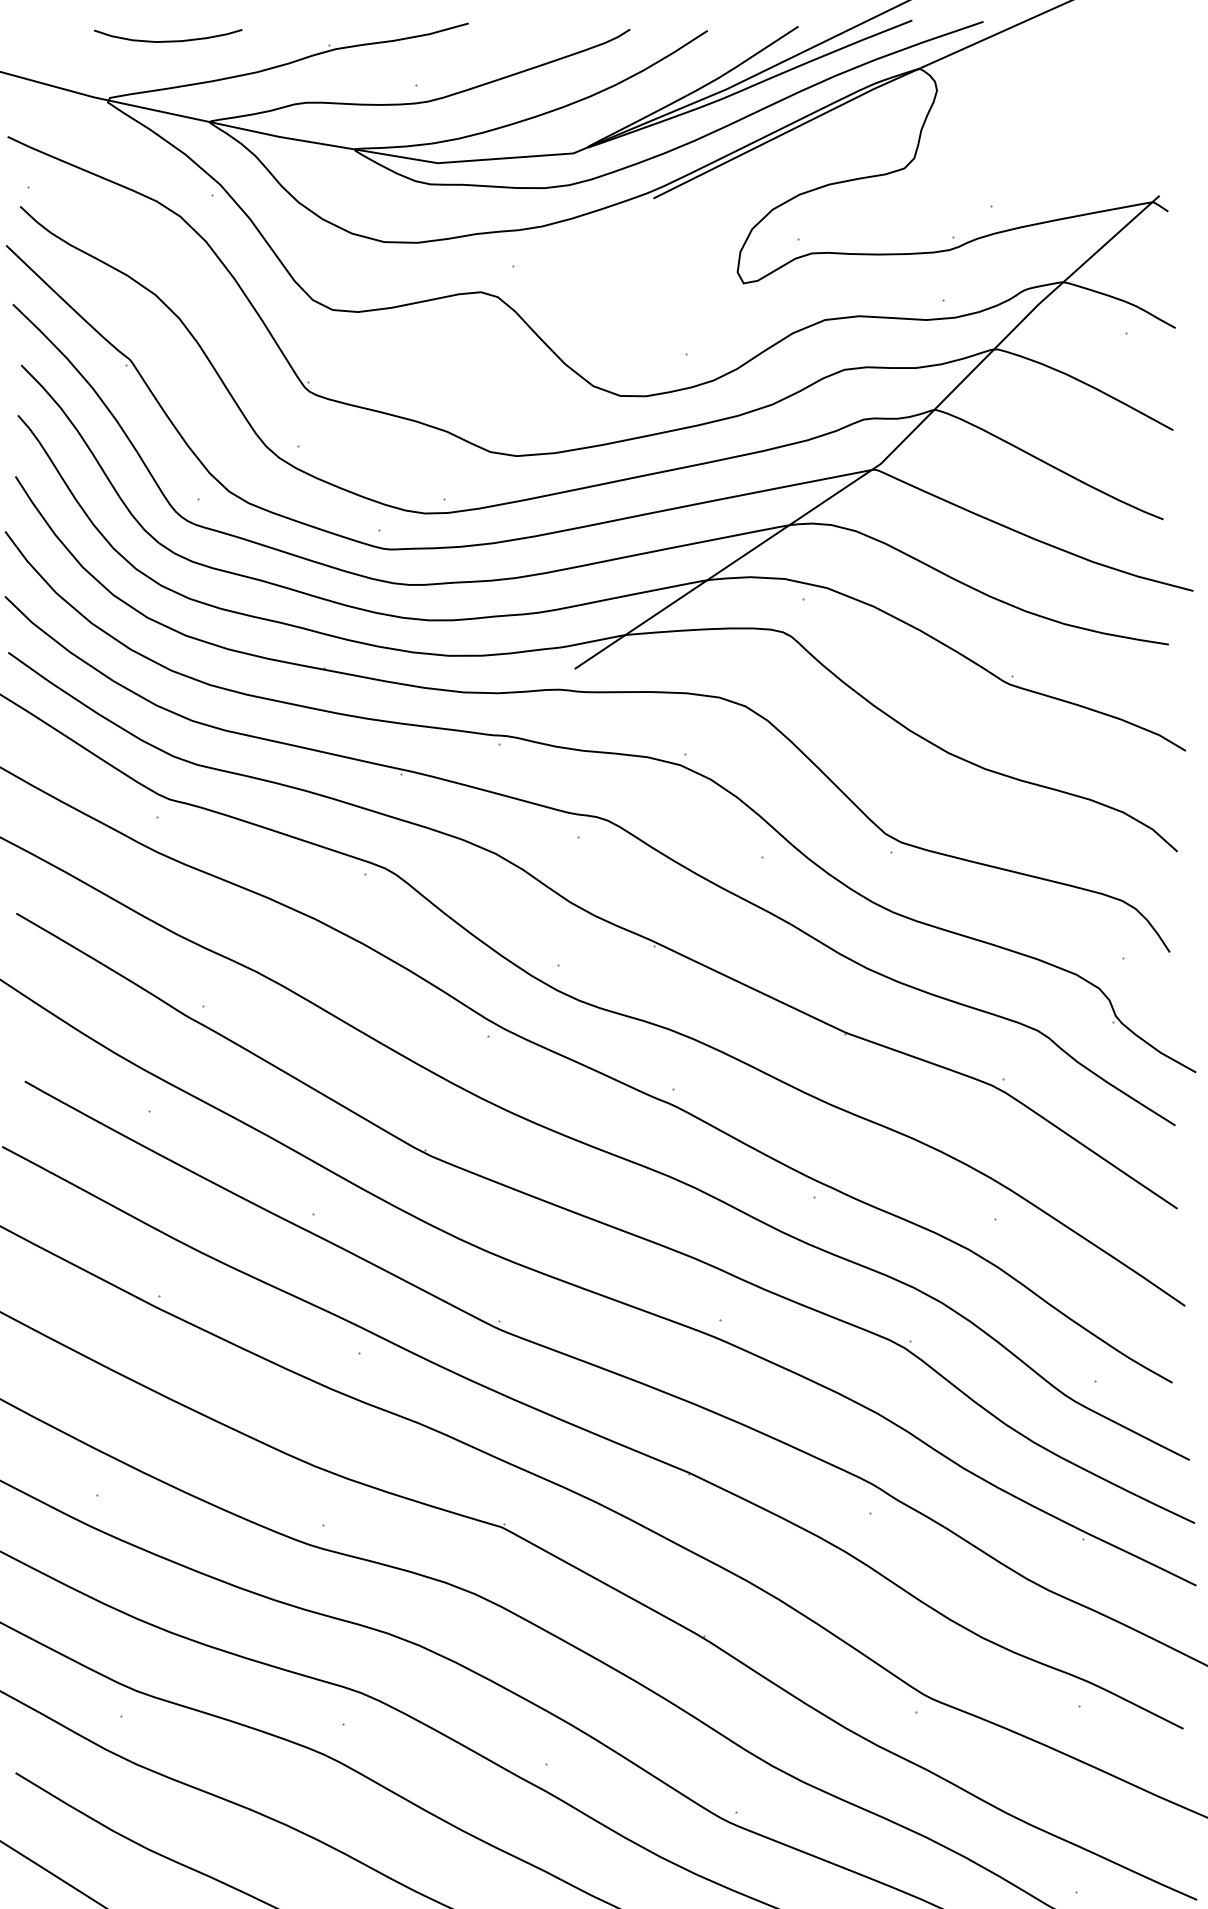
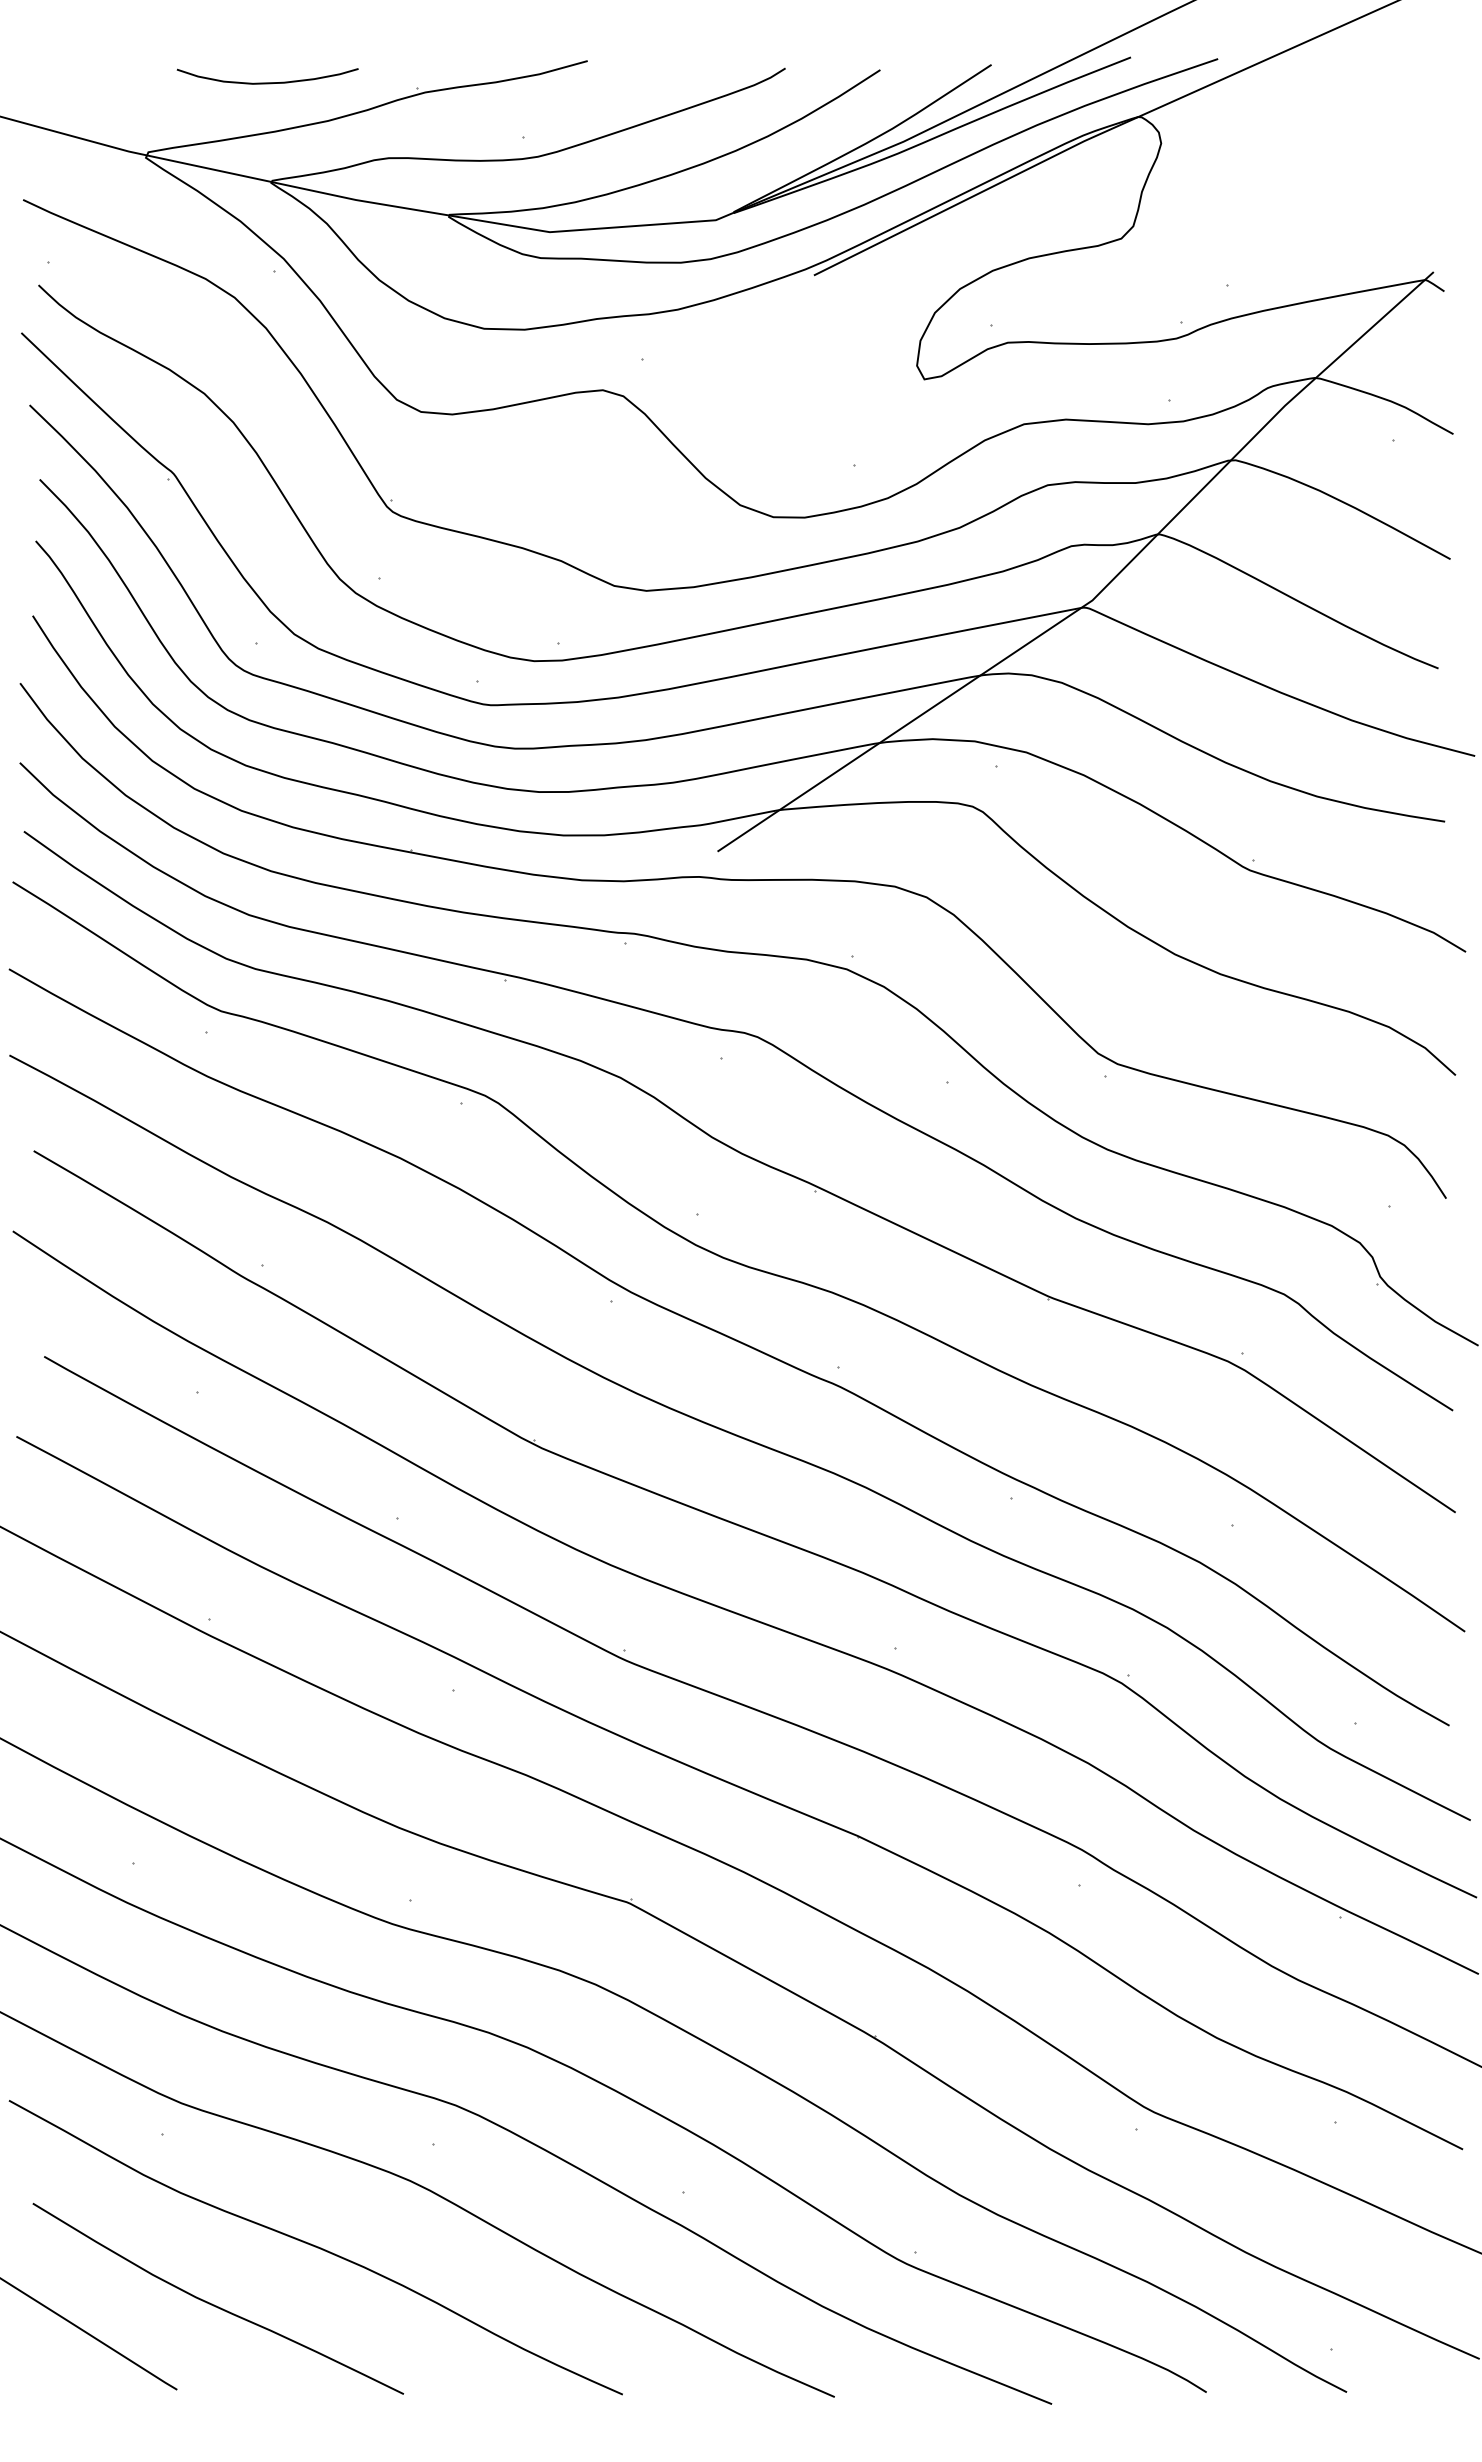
curve: (168, 40) -> (267, 82), moved

